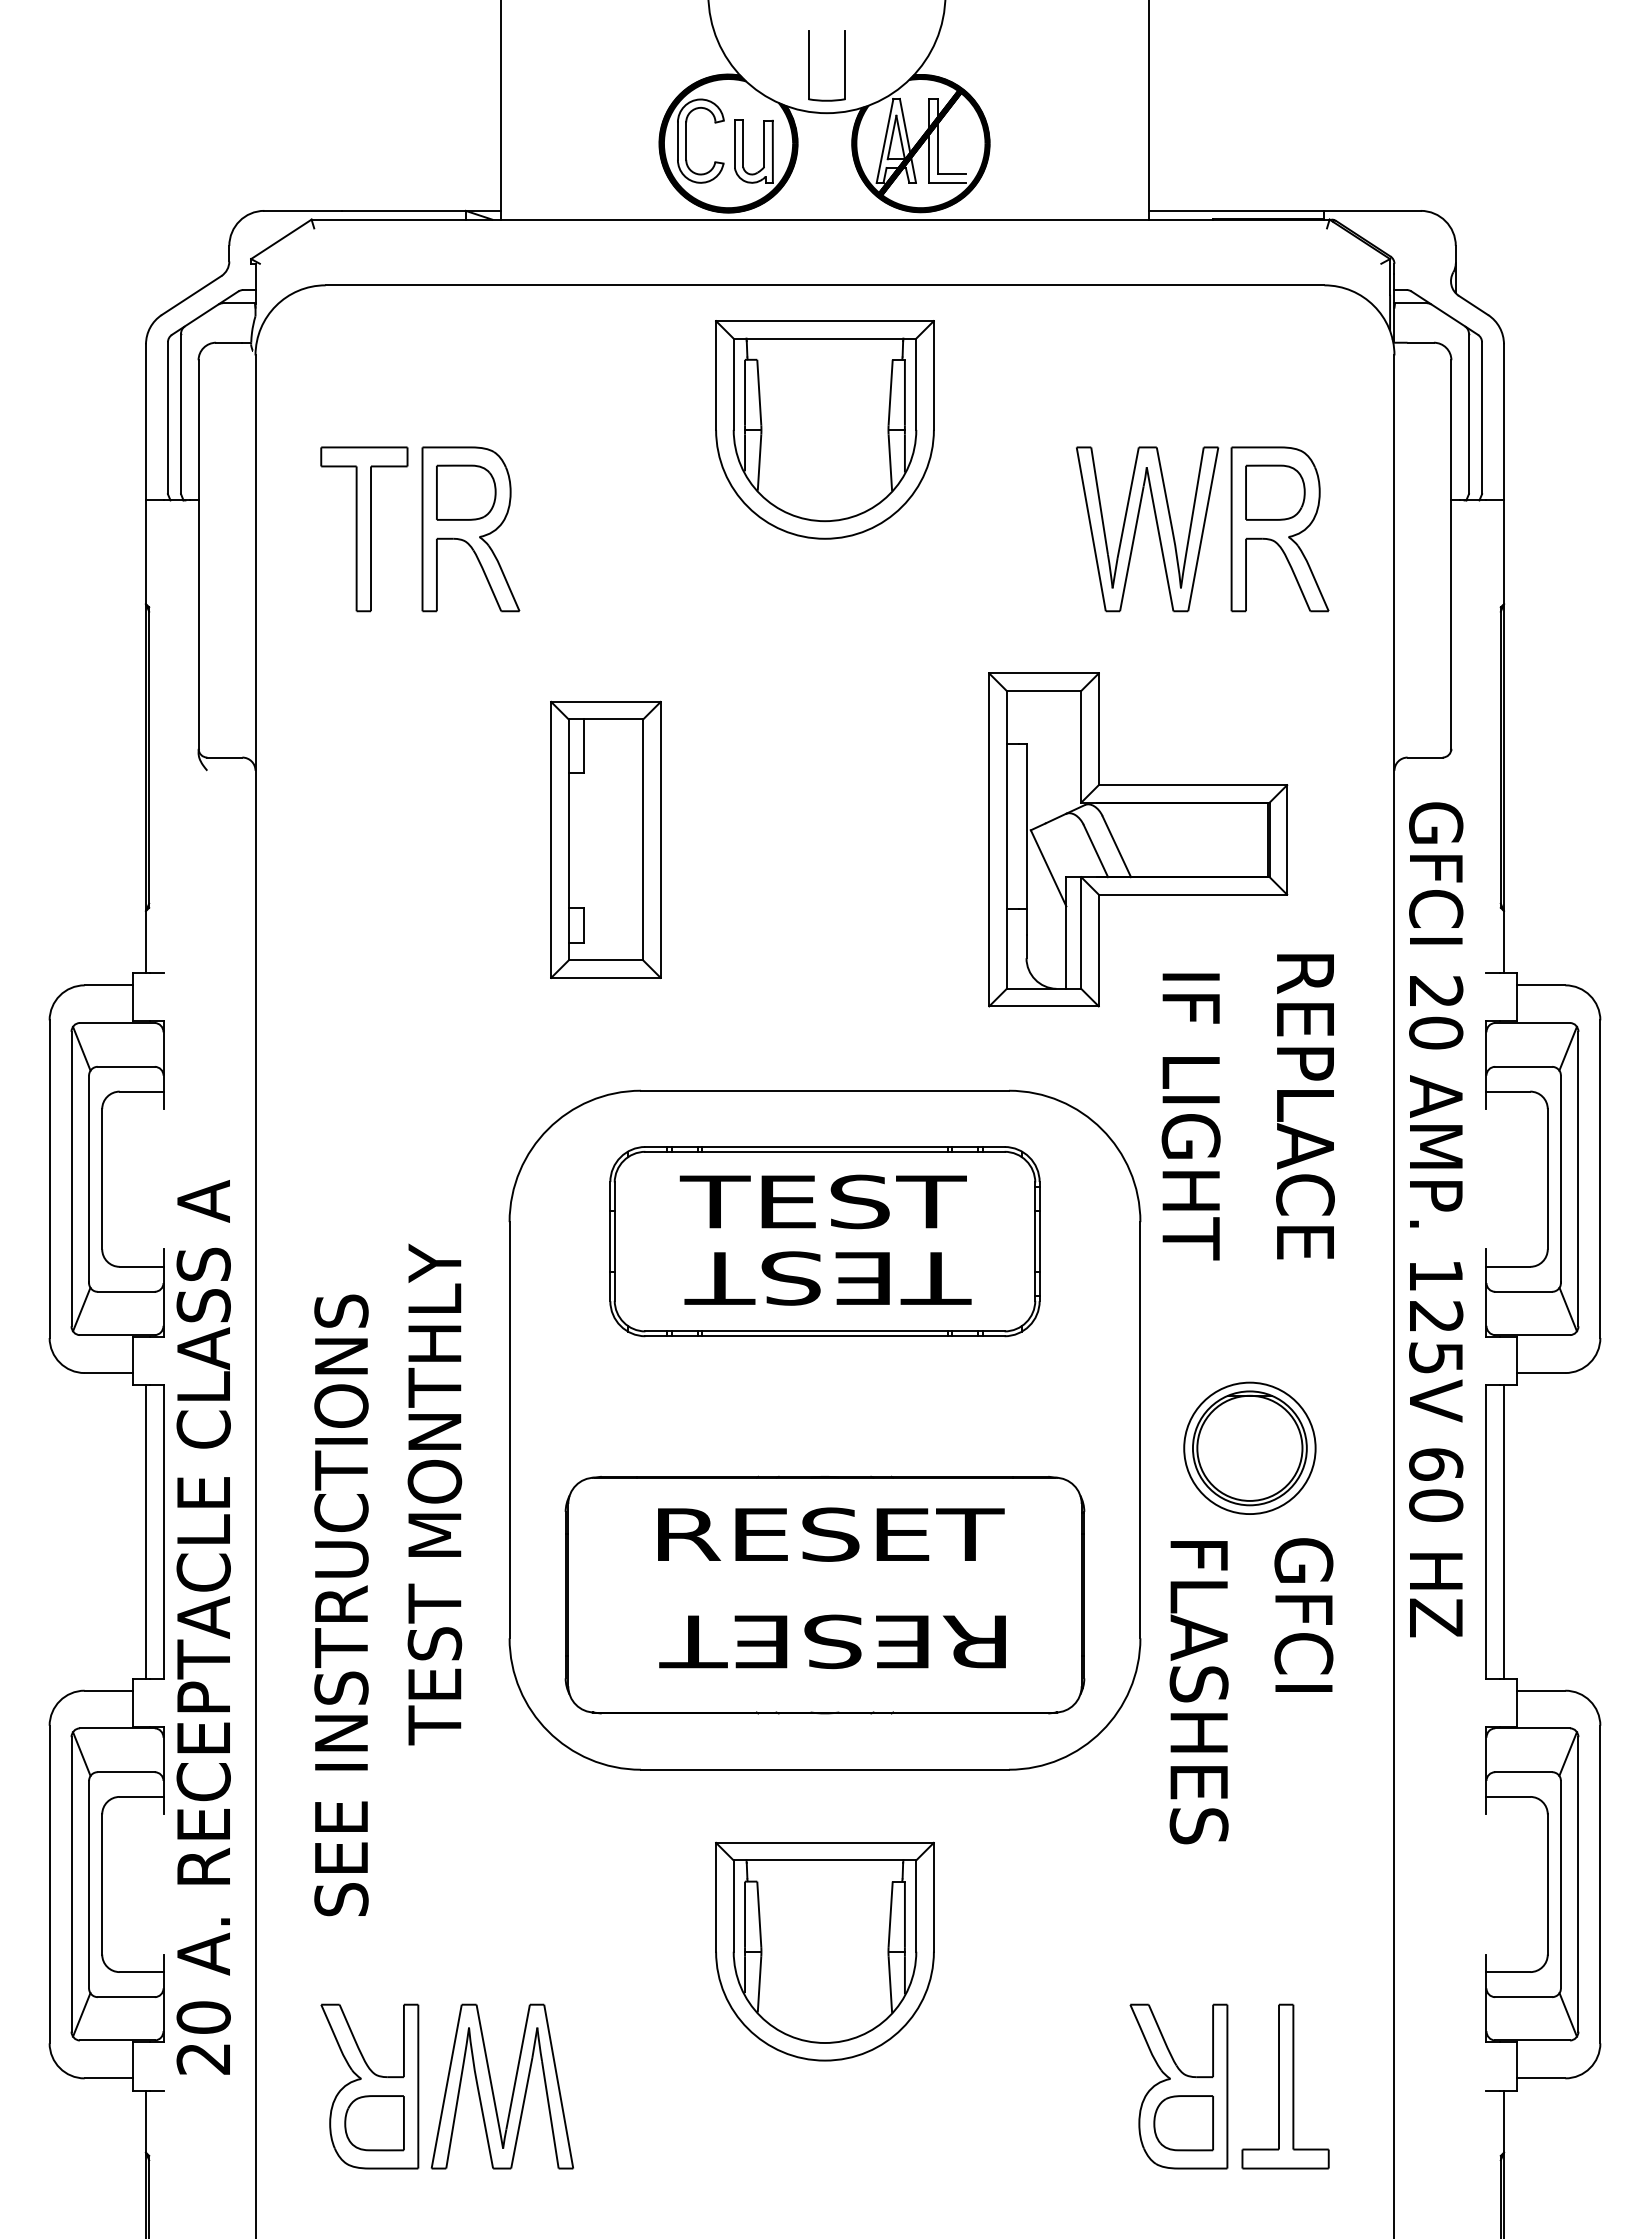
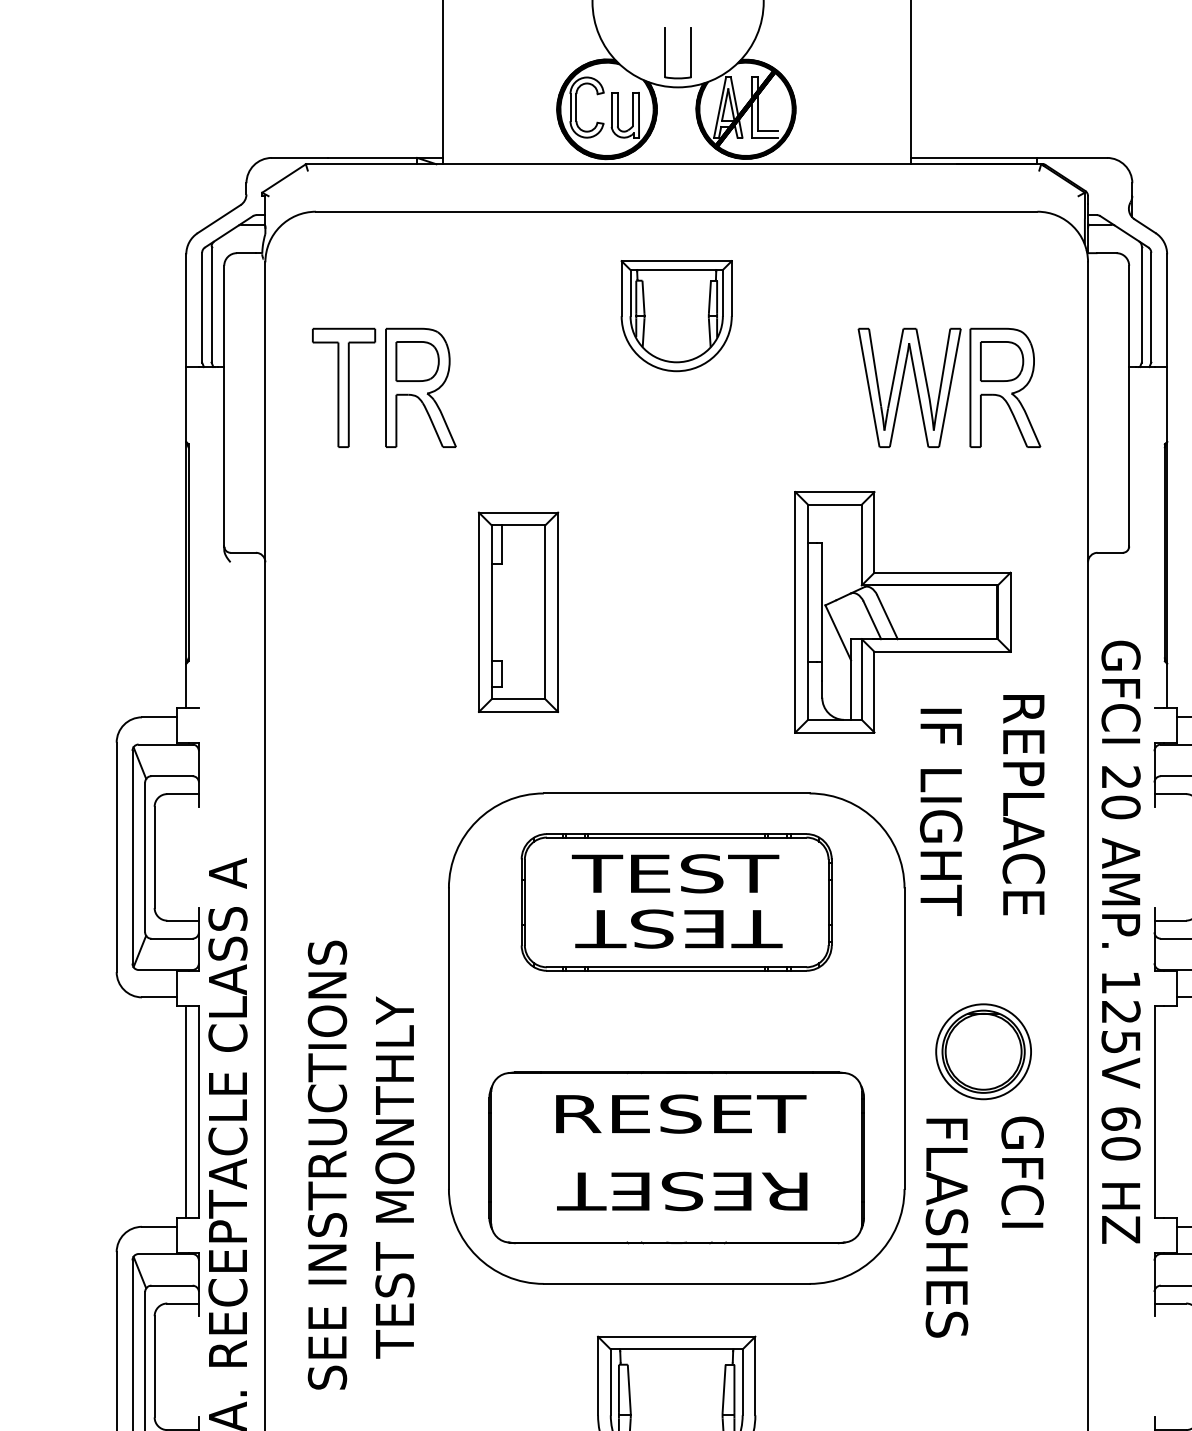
part: (824, 429) -> (676, 315), size x0.7
text: (1436, 1219) -> (1121, 942), moved
text: (434, 1494) -> (394, 1177), moved
line: (1503, 1531) -> (1166, 1111), removed

